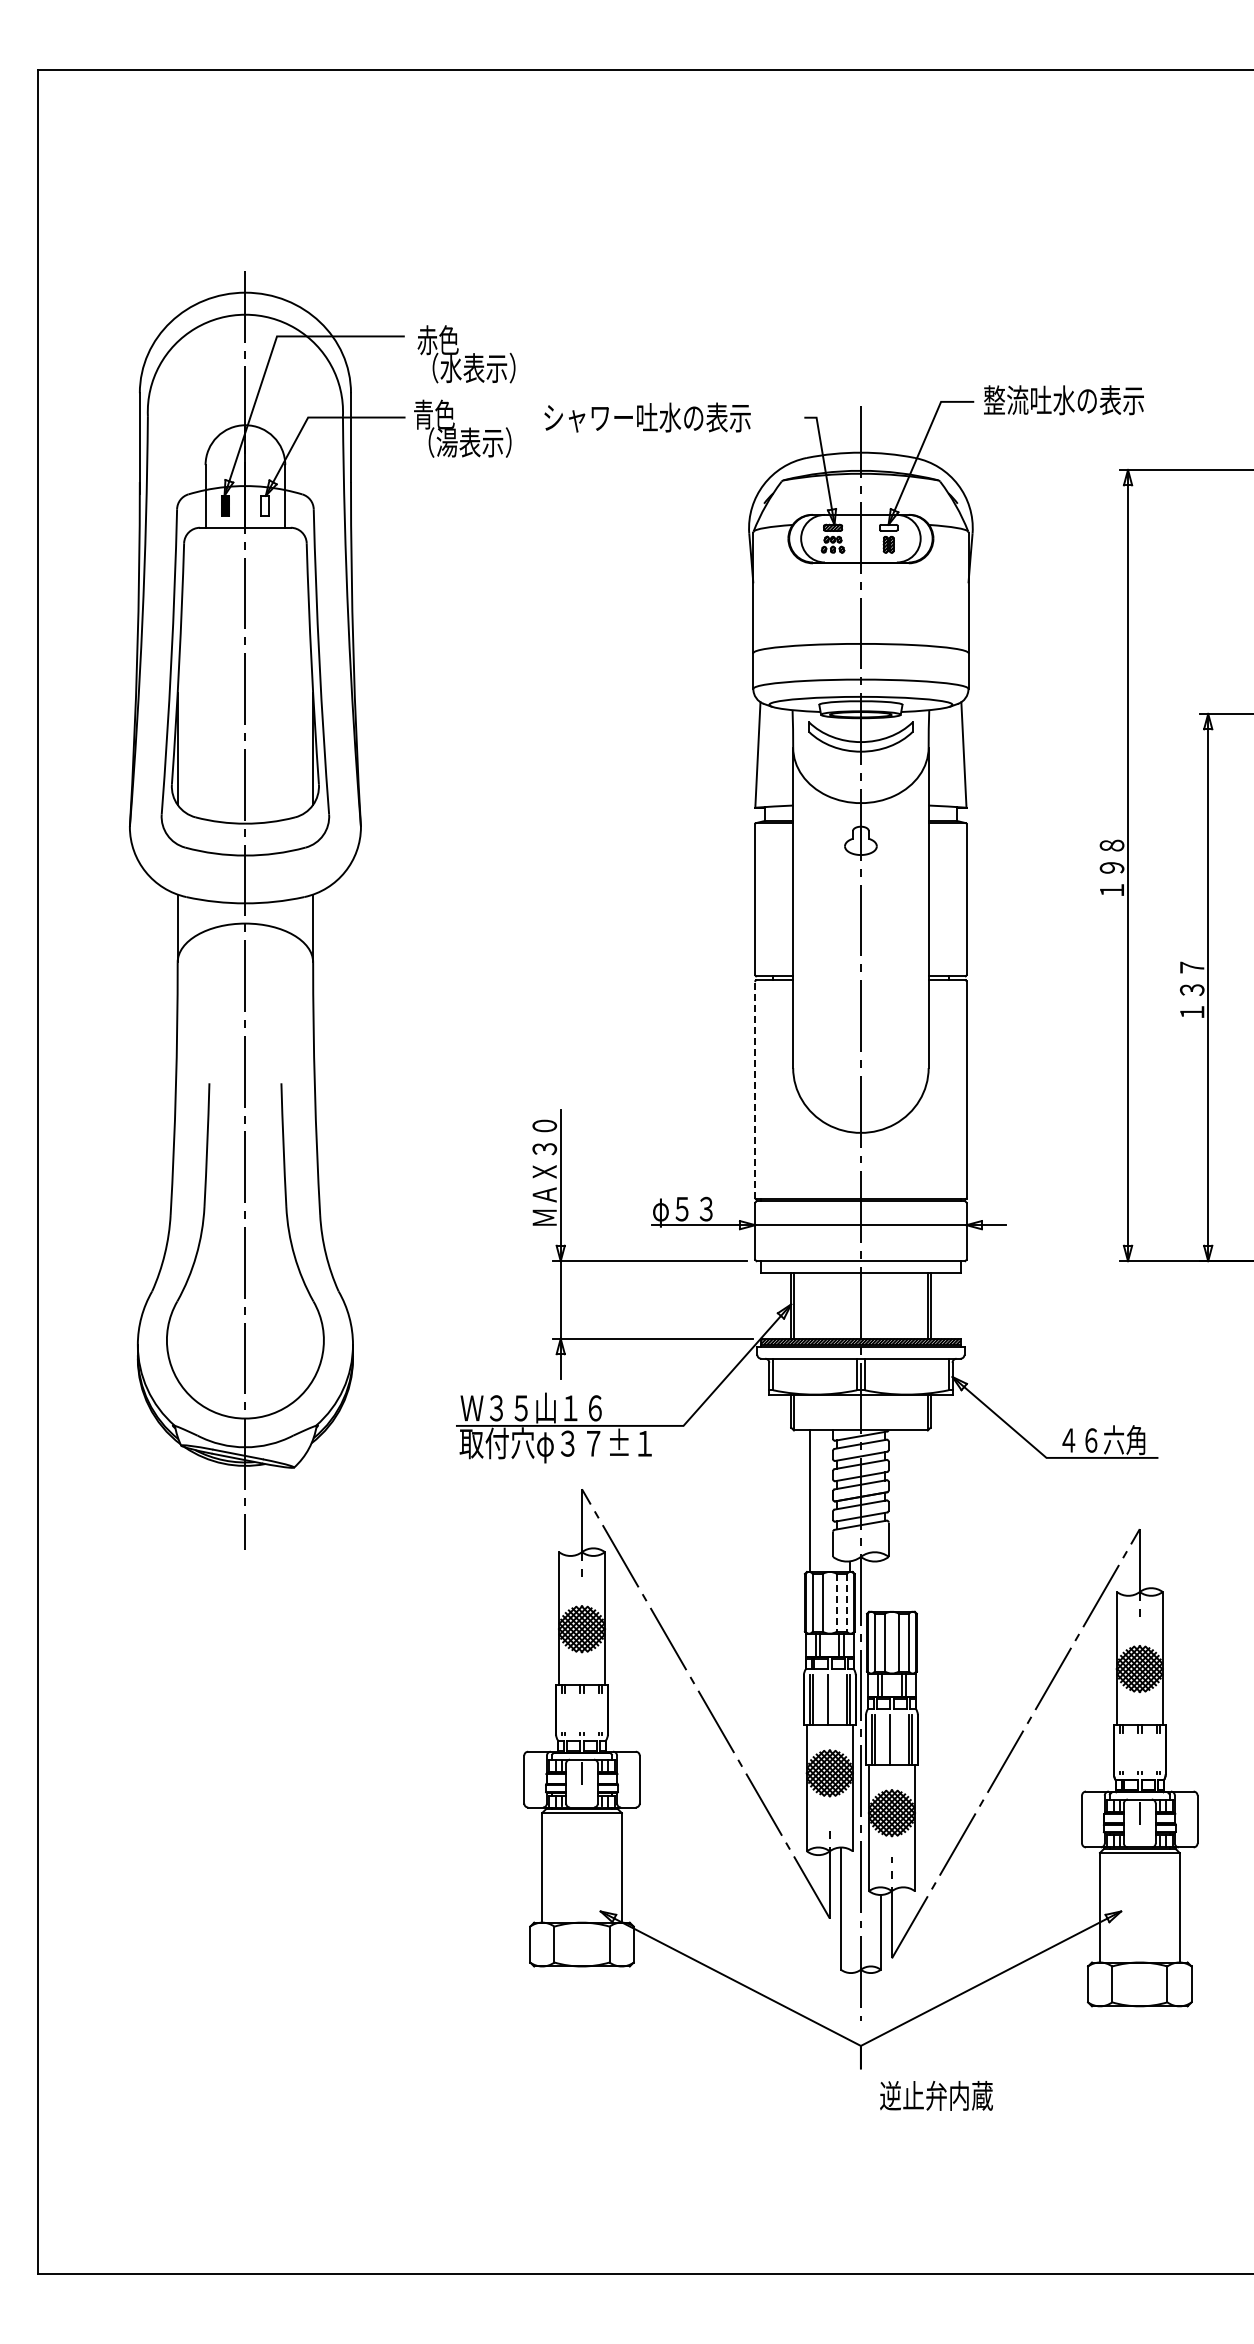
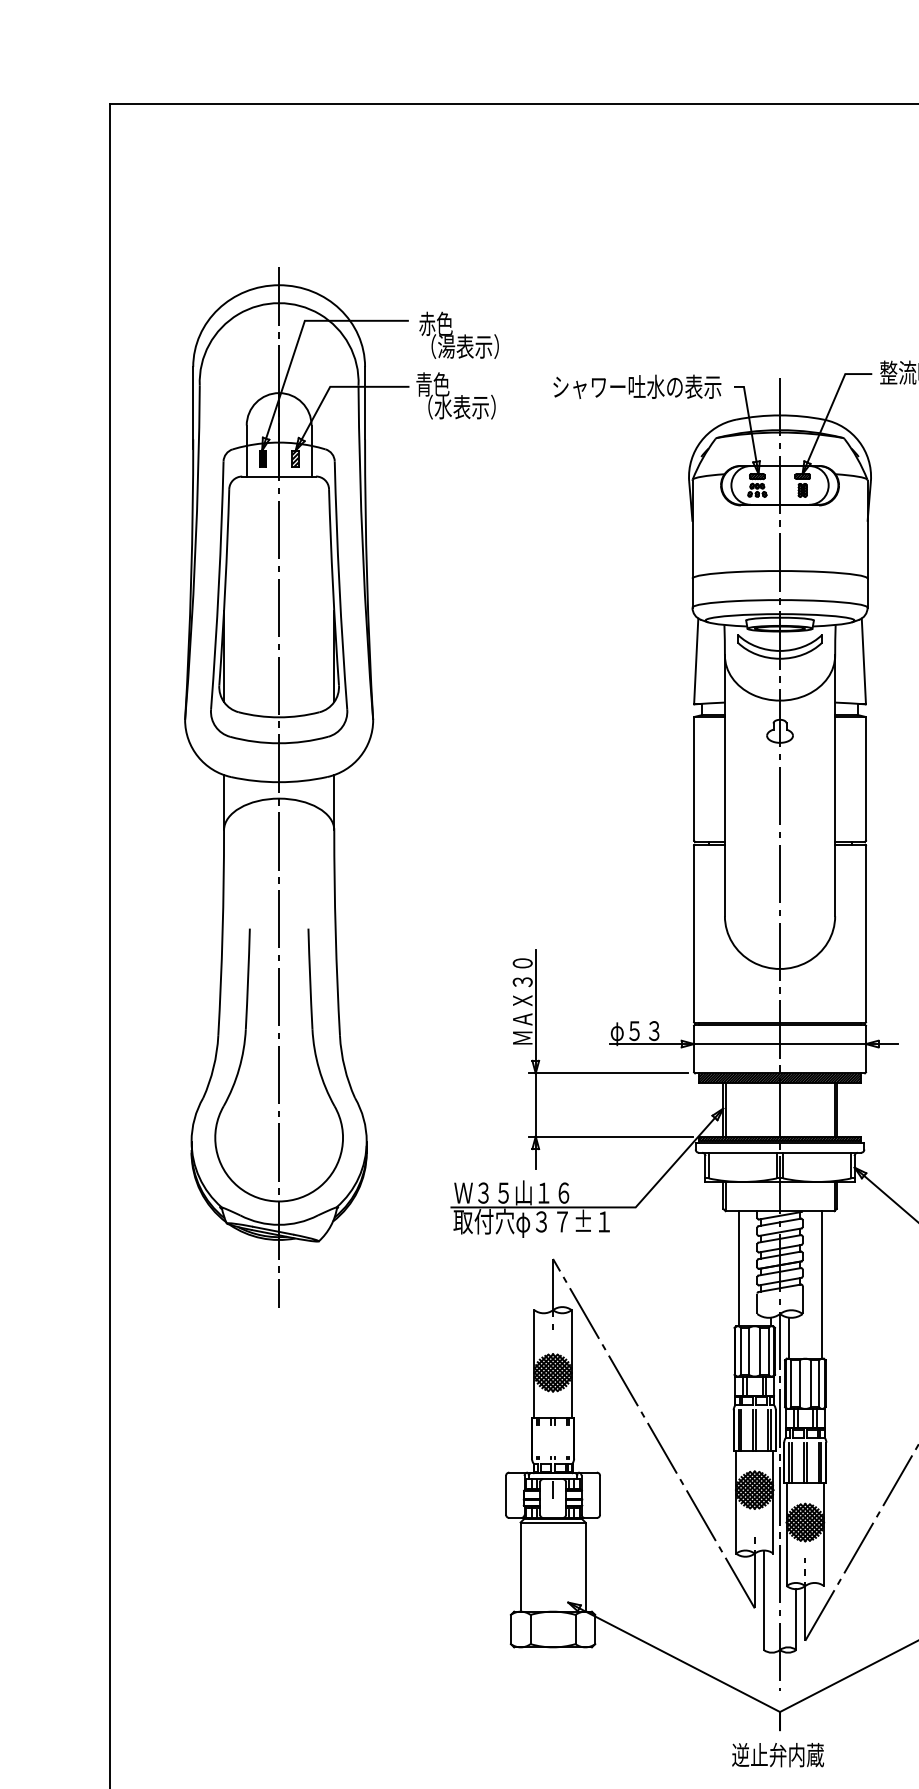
text: (450, 368) -> (446, 346), （水表示） -> （湯表示）
text: (647, 417) -> (637, 386), moved
text: (446, 442) -> (442, 407), （湯表示） -> （水表示）
hatch: (265, 505) -> (295, 458), added
hatch: (888, 527) -> (802, 476), added
line: (755, 1089) -> (694, 933), dashed -> solid
hatch: (860, 1267) -> (779, 1078), added
line: (911, 1520) -> (821, 1284), added
line: (872, 1586) -> (789, 1338), added
line: (836, 1602) -> (760, 1351), dashed -> solid
line: (847, 1602) -> (769, 1351), dashed -> solid
line: (831, 1699) -> (756, 1430), added
line: (893, 1739) -> (806, 1462), added
text: (936, 2095) -> (778, 1754), moved

